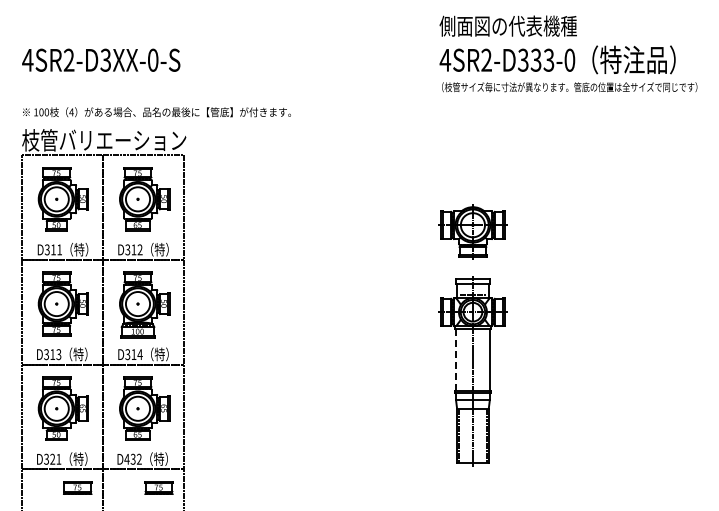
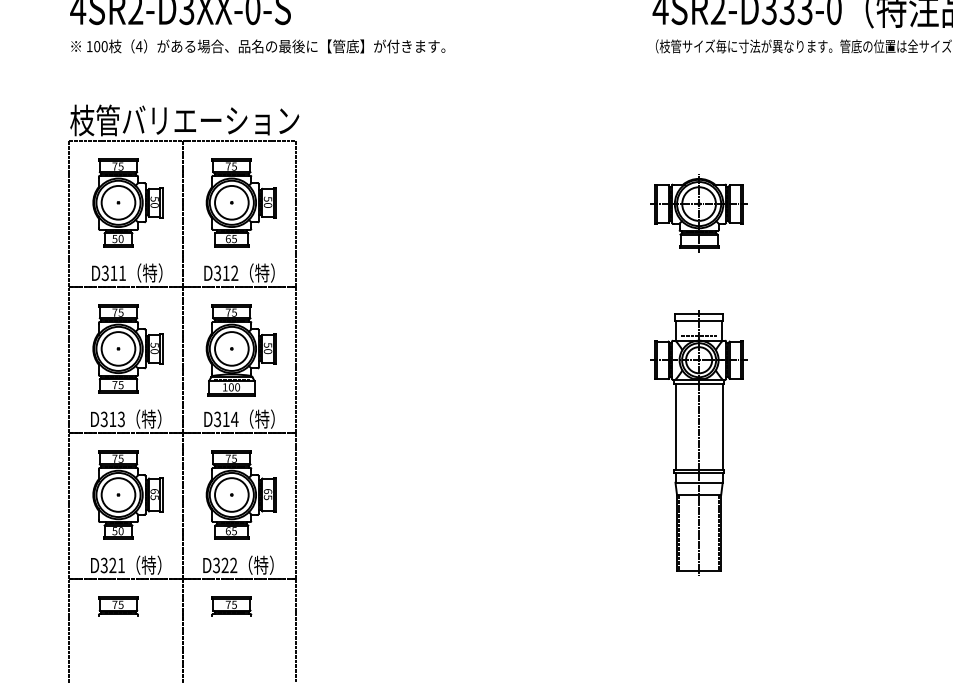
text: (156, 112) -> (257, 46), moved
part: (472, 231) -> (698, 212), moved
line: (456, 359) -> (676, 426), dashed -> solid
text: (129, 458) -> (219, 564), D432 -> D322
part: (77, 487) -> (118, 604), moved
part: (158, 487) -> (231, 604), moved

